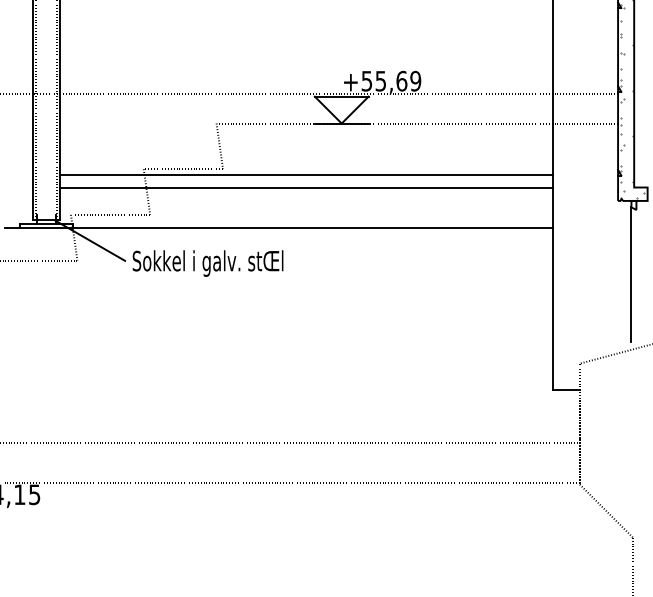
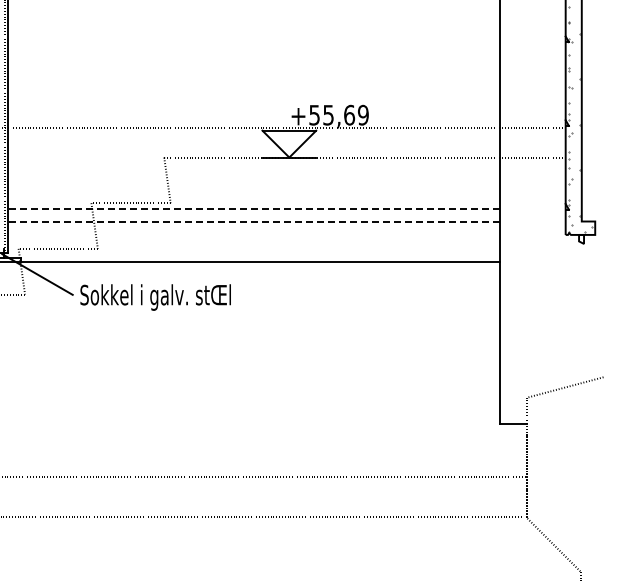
line: (305, 174) -> (253, 208), solid -> dashed
line: (305, 187) -> (253, 221), solid -> dashed
line: (631, 274) -> (579, 308), removed

